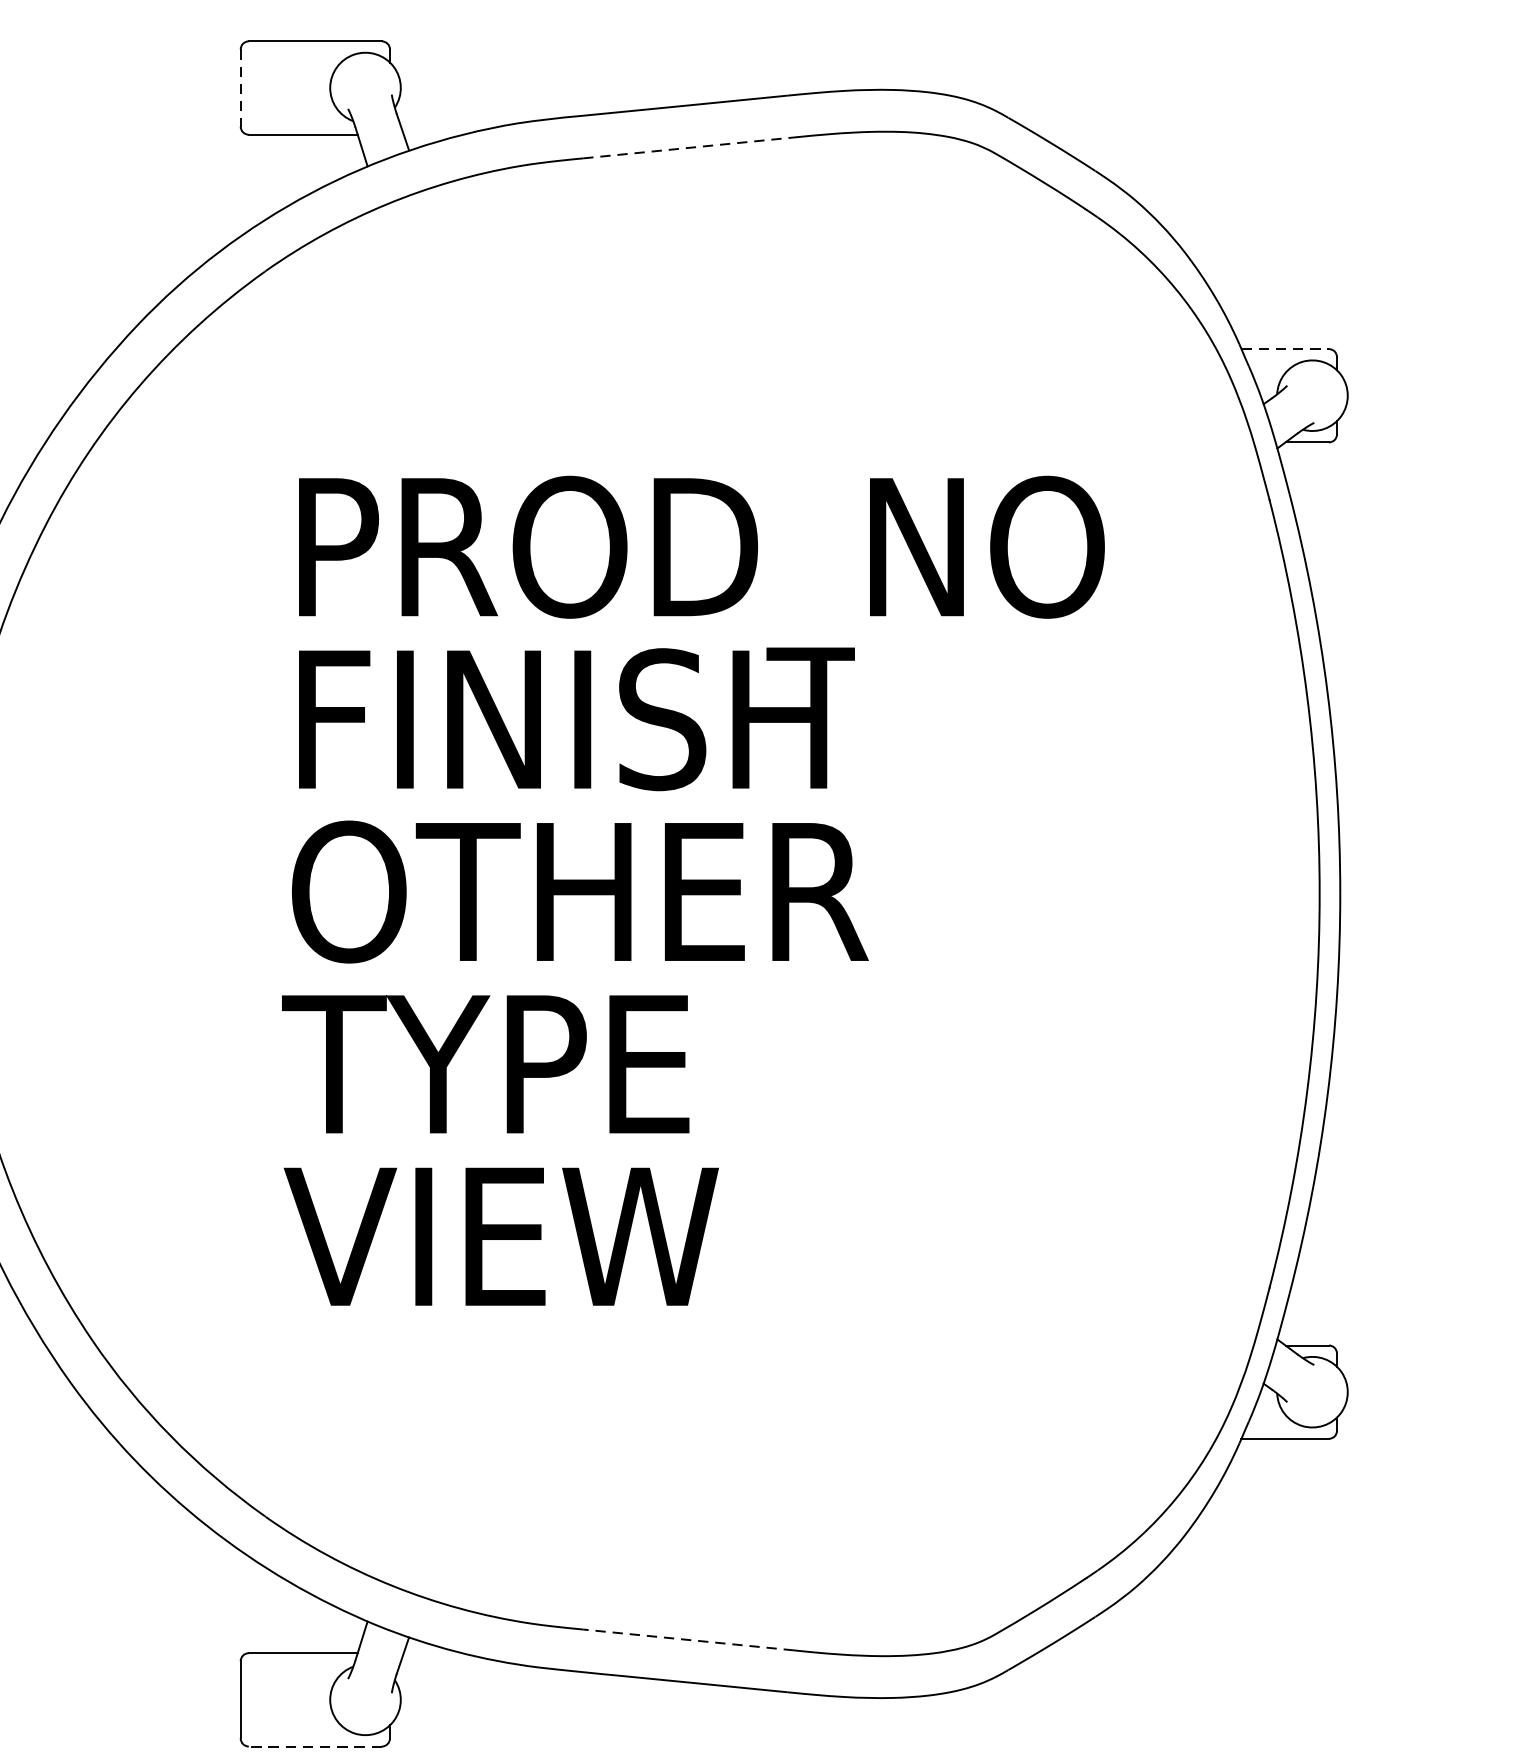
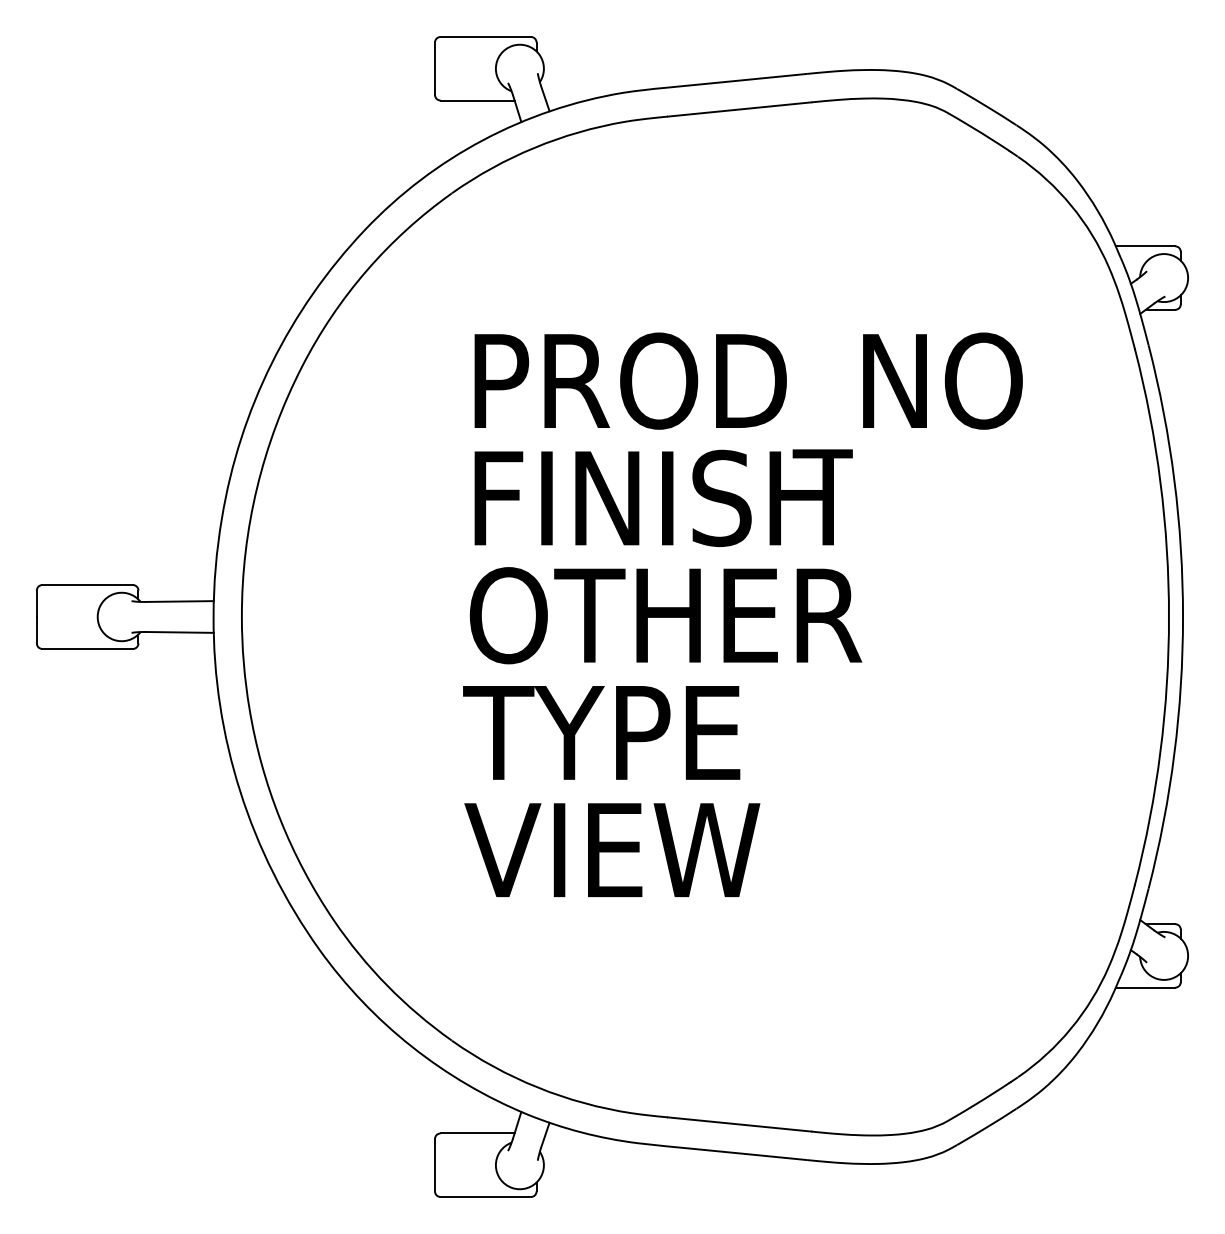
line: (241, 89) -> (435, 69), dashed -> solid
line: (689, 147) -> (740, 109), dashed -> solid
line: (1285, 349) -> (1145, 246), dashed -> solid
line: (688, 1639) -> (739, 1124), dashed -> solid
line: (314, 1745) -> (485, 1196), dashed -> solid

